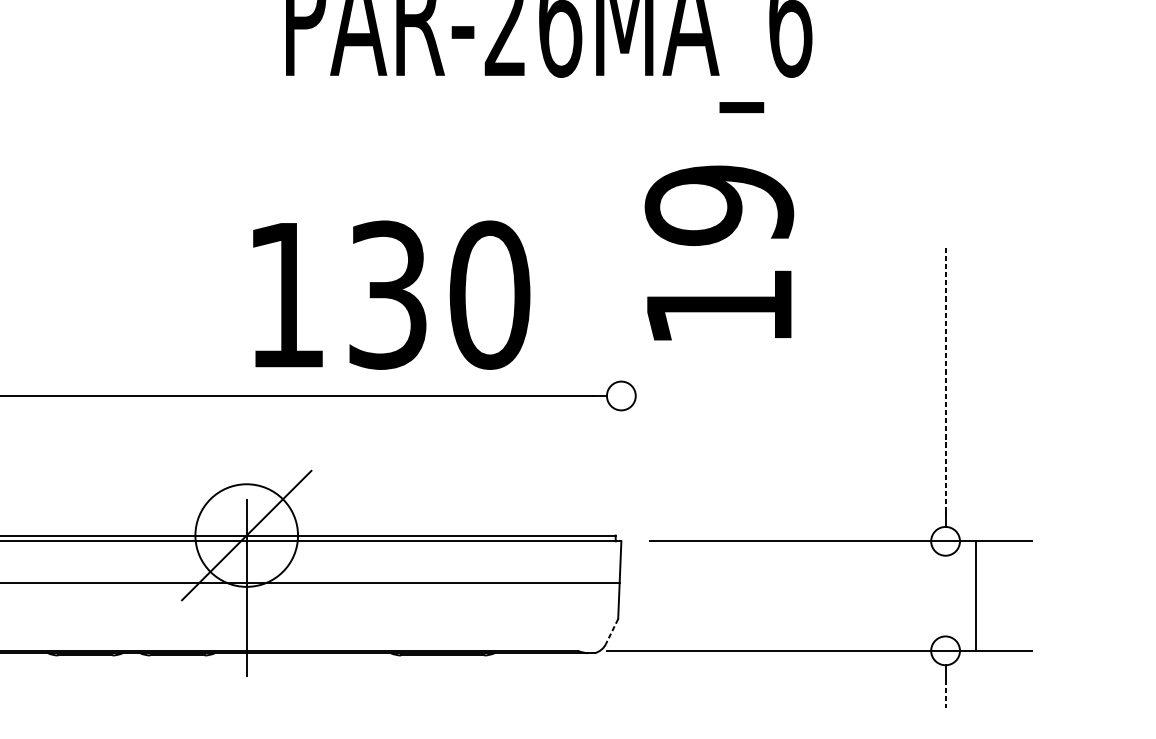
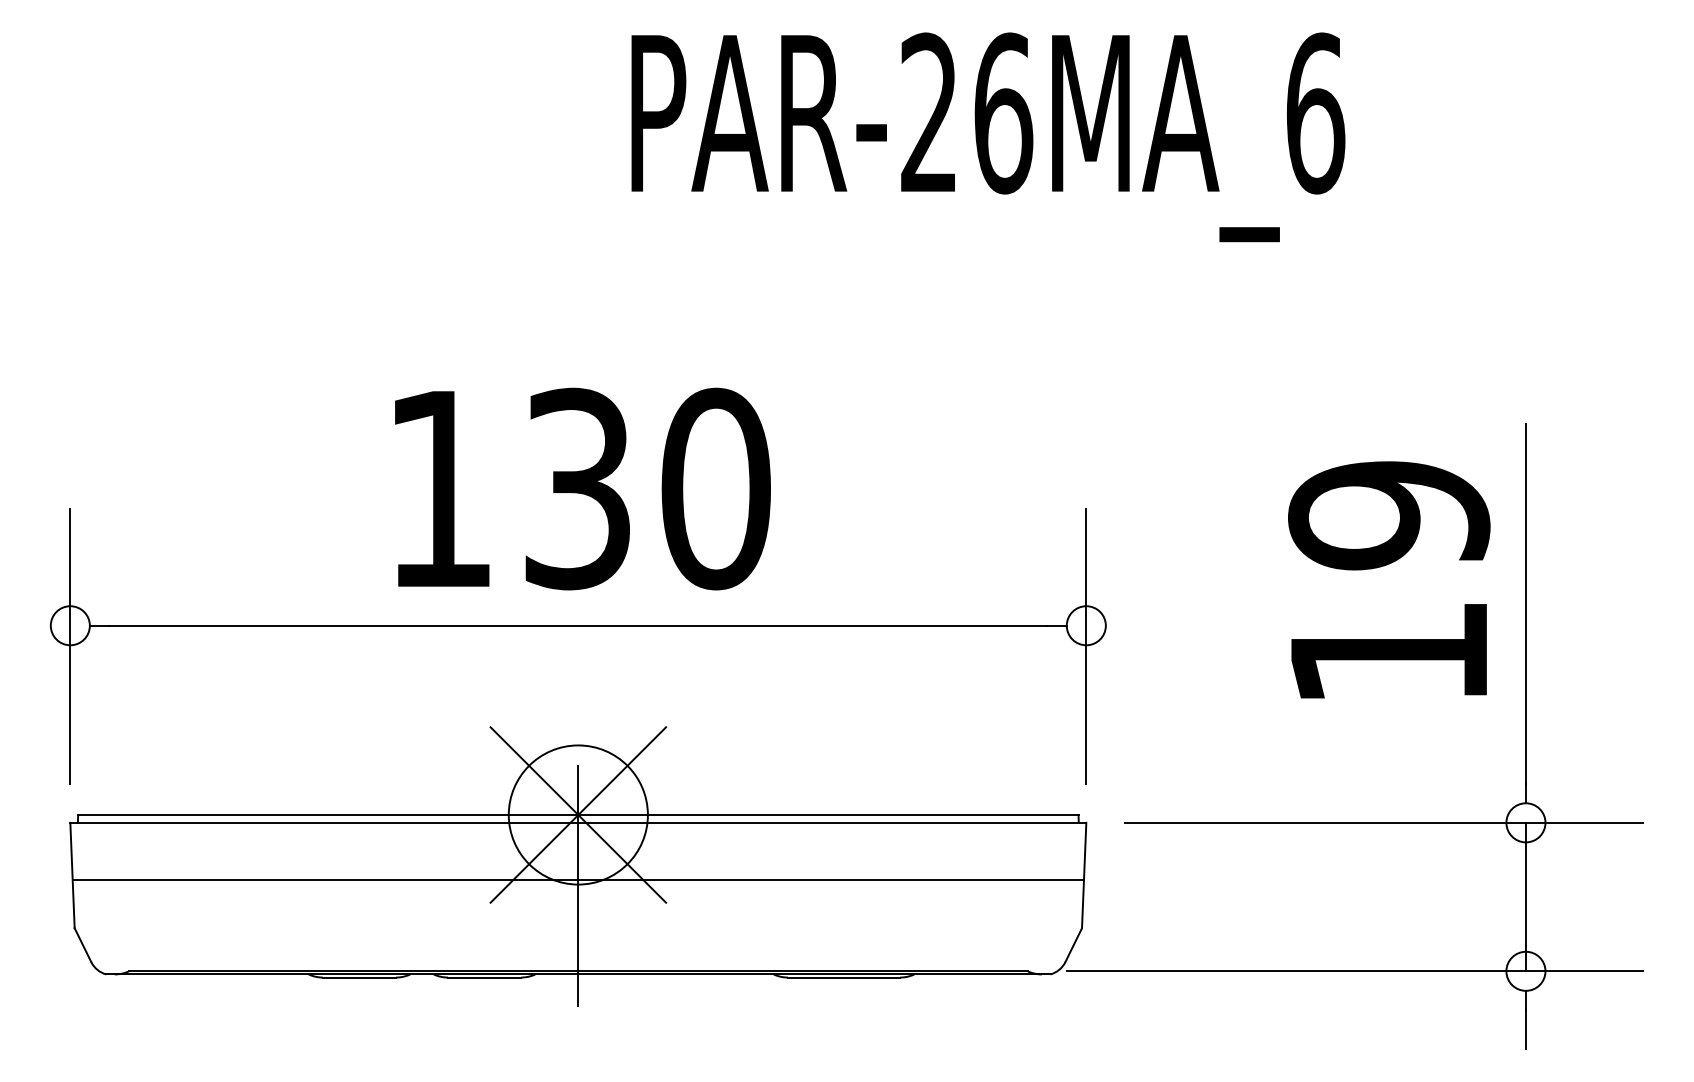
text: (719, 252) -> (1389, 579), moved
text: (391, 294) -> (582, 488), moved
line: (945, 379) -> (1525, 603), dashed -> solid
line: (621, 410) -> (1086, 645), added
line: (246, 535) -> (578, 814), added
line: (975, 595) -> (1525, 896), moved
line: (611, 631) -> (1073, 945), dashed -> solid
line: (945, 693) -> (1525, 1029), dashed -> solid

